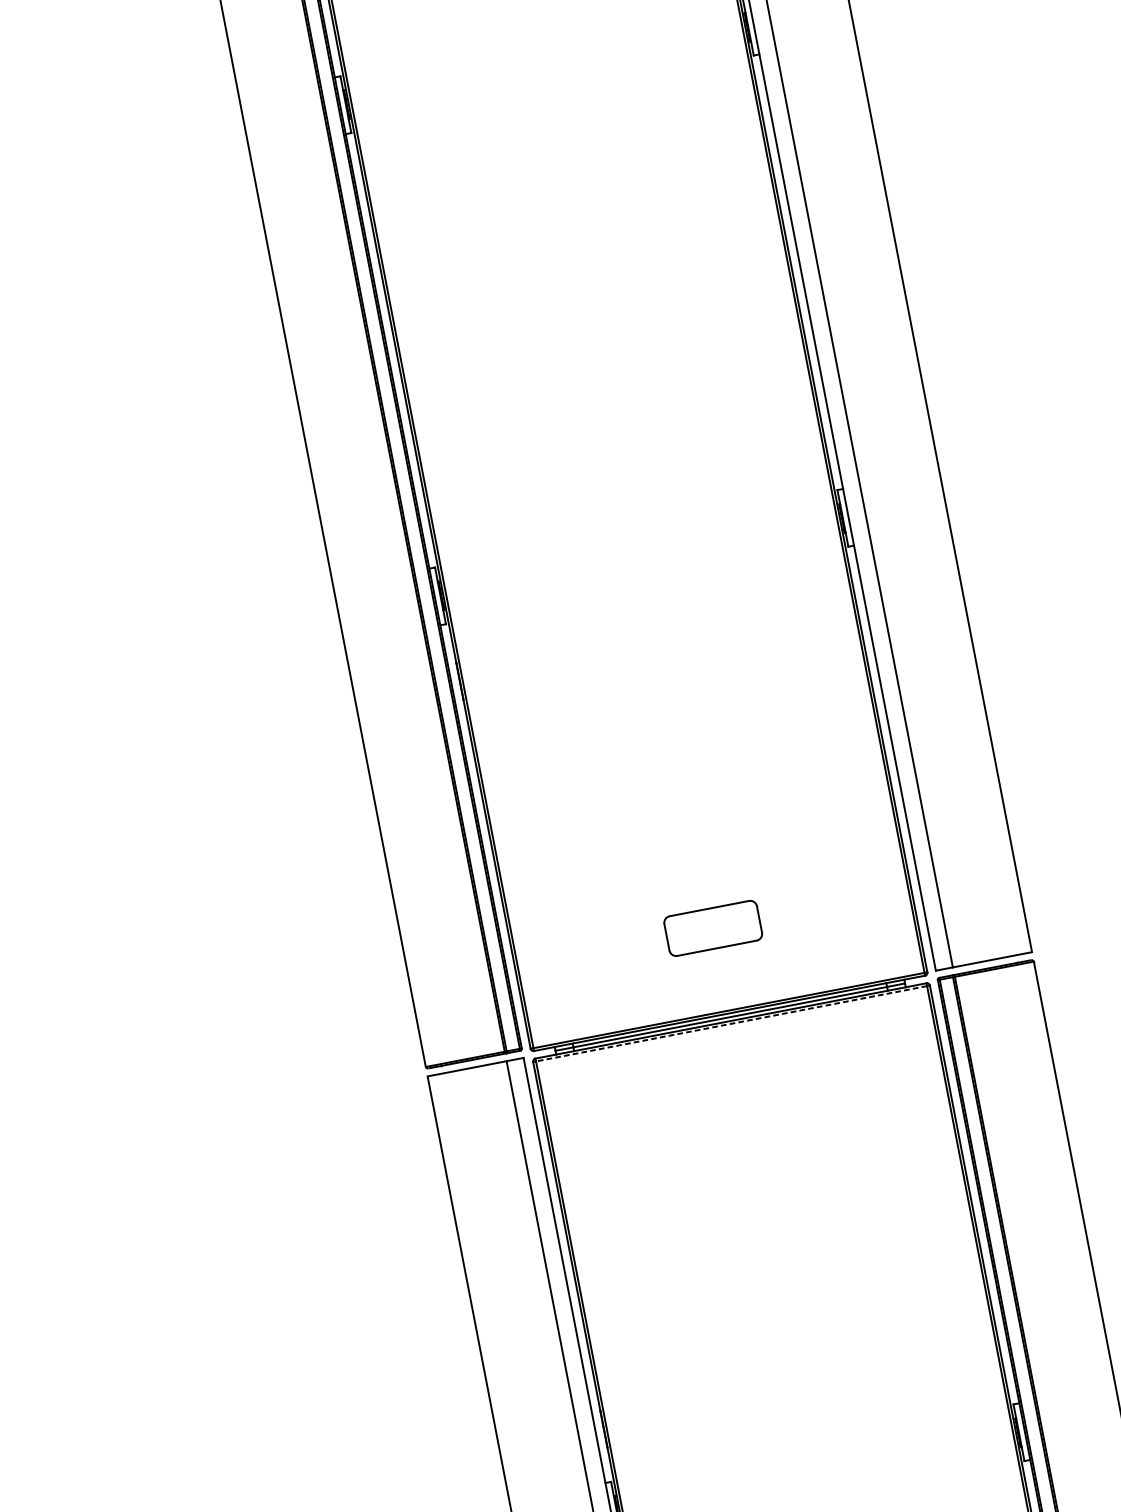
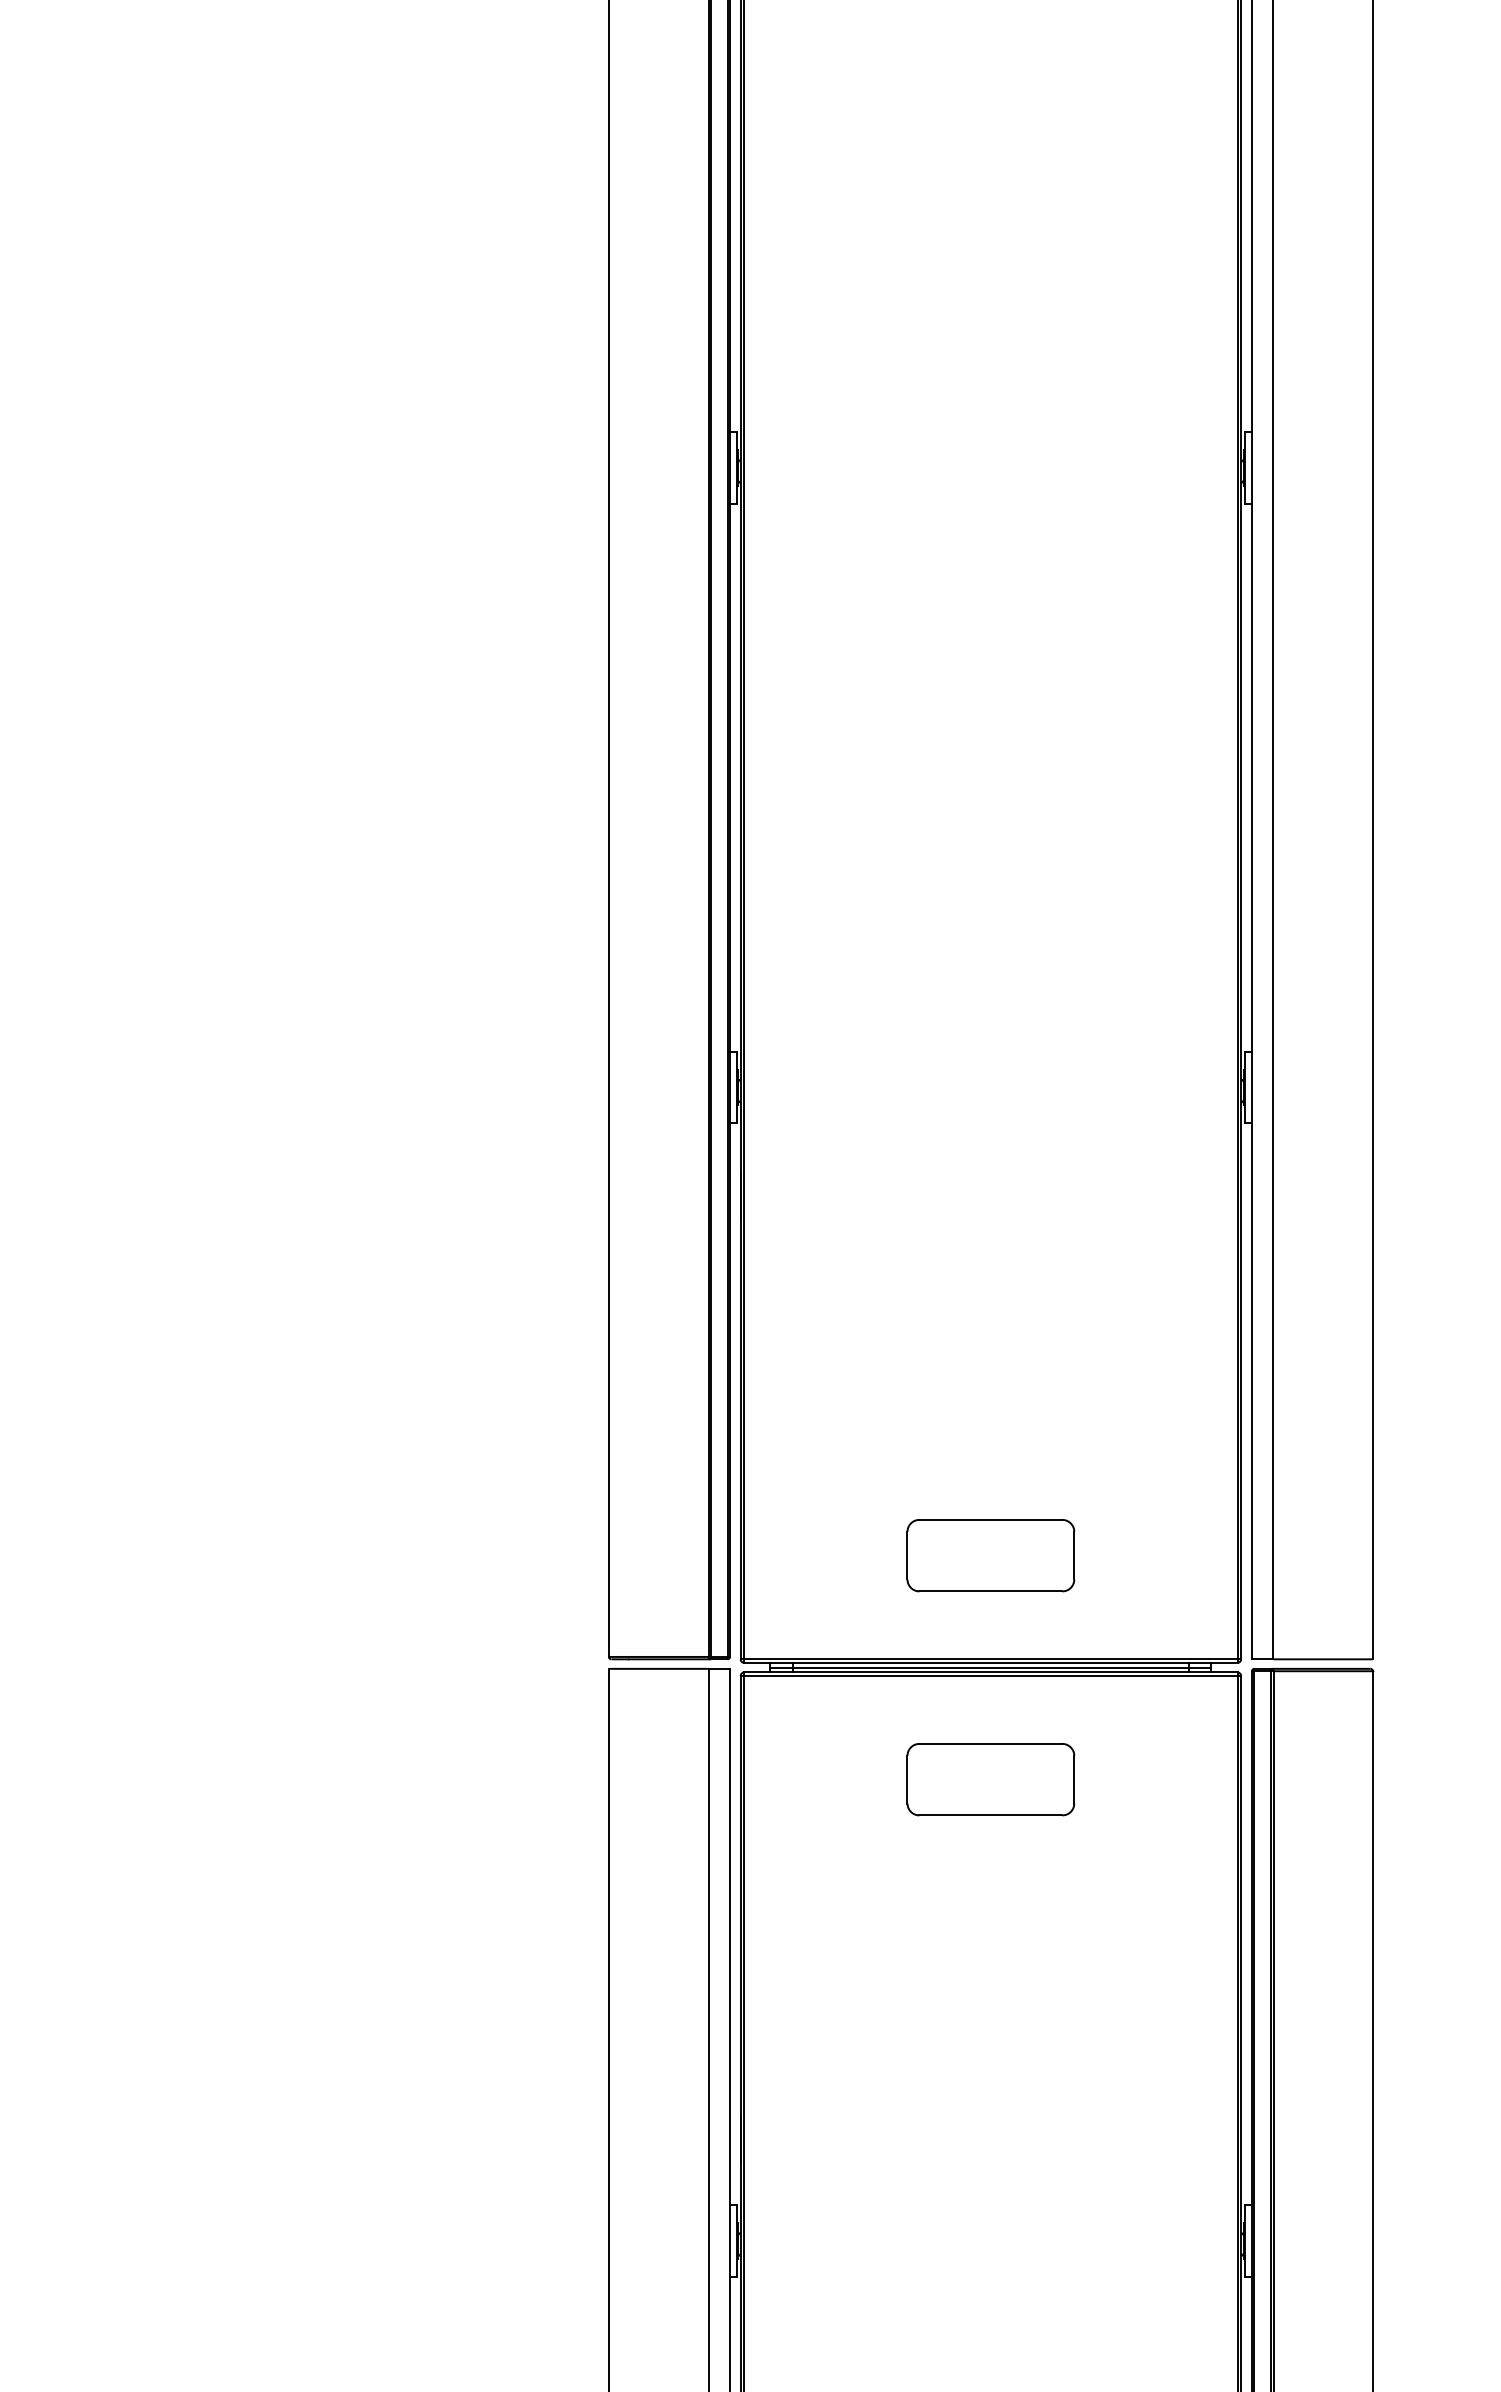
part: (712, 928) -> (990, 1555), size x1.43
line: (731, 1024) -> (990, 1676), dashed -> solid
part: (747, 1105) -> (990, 1779), added

